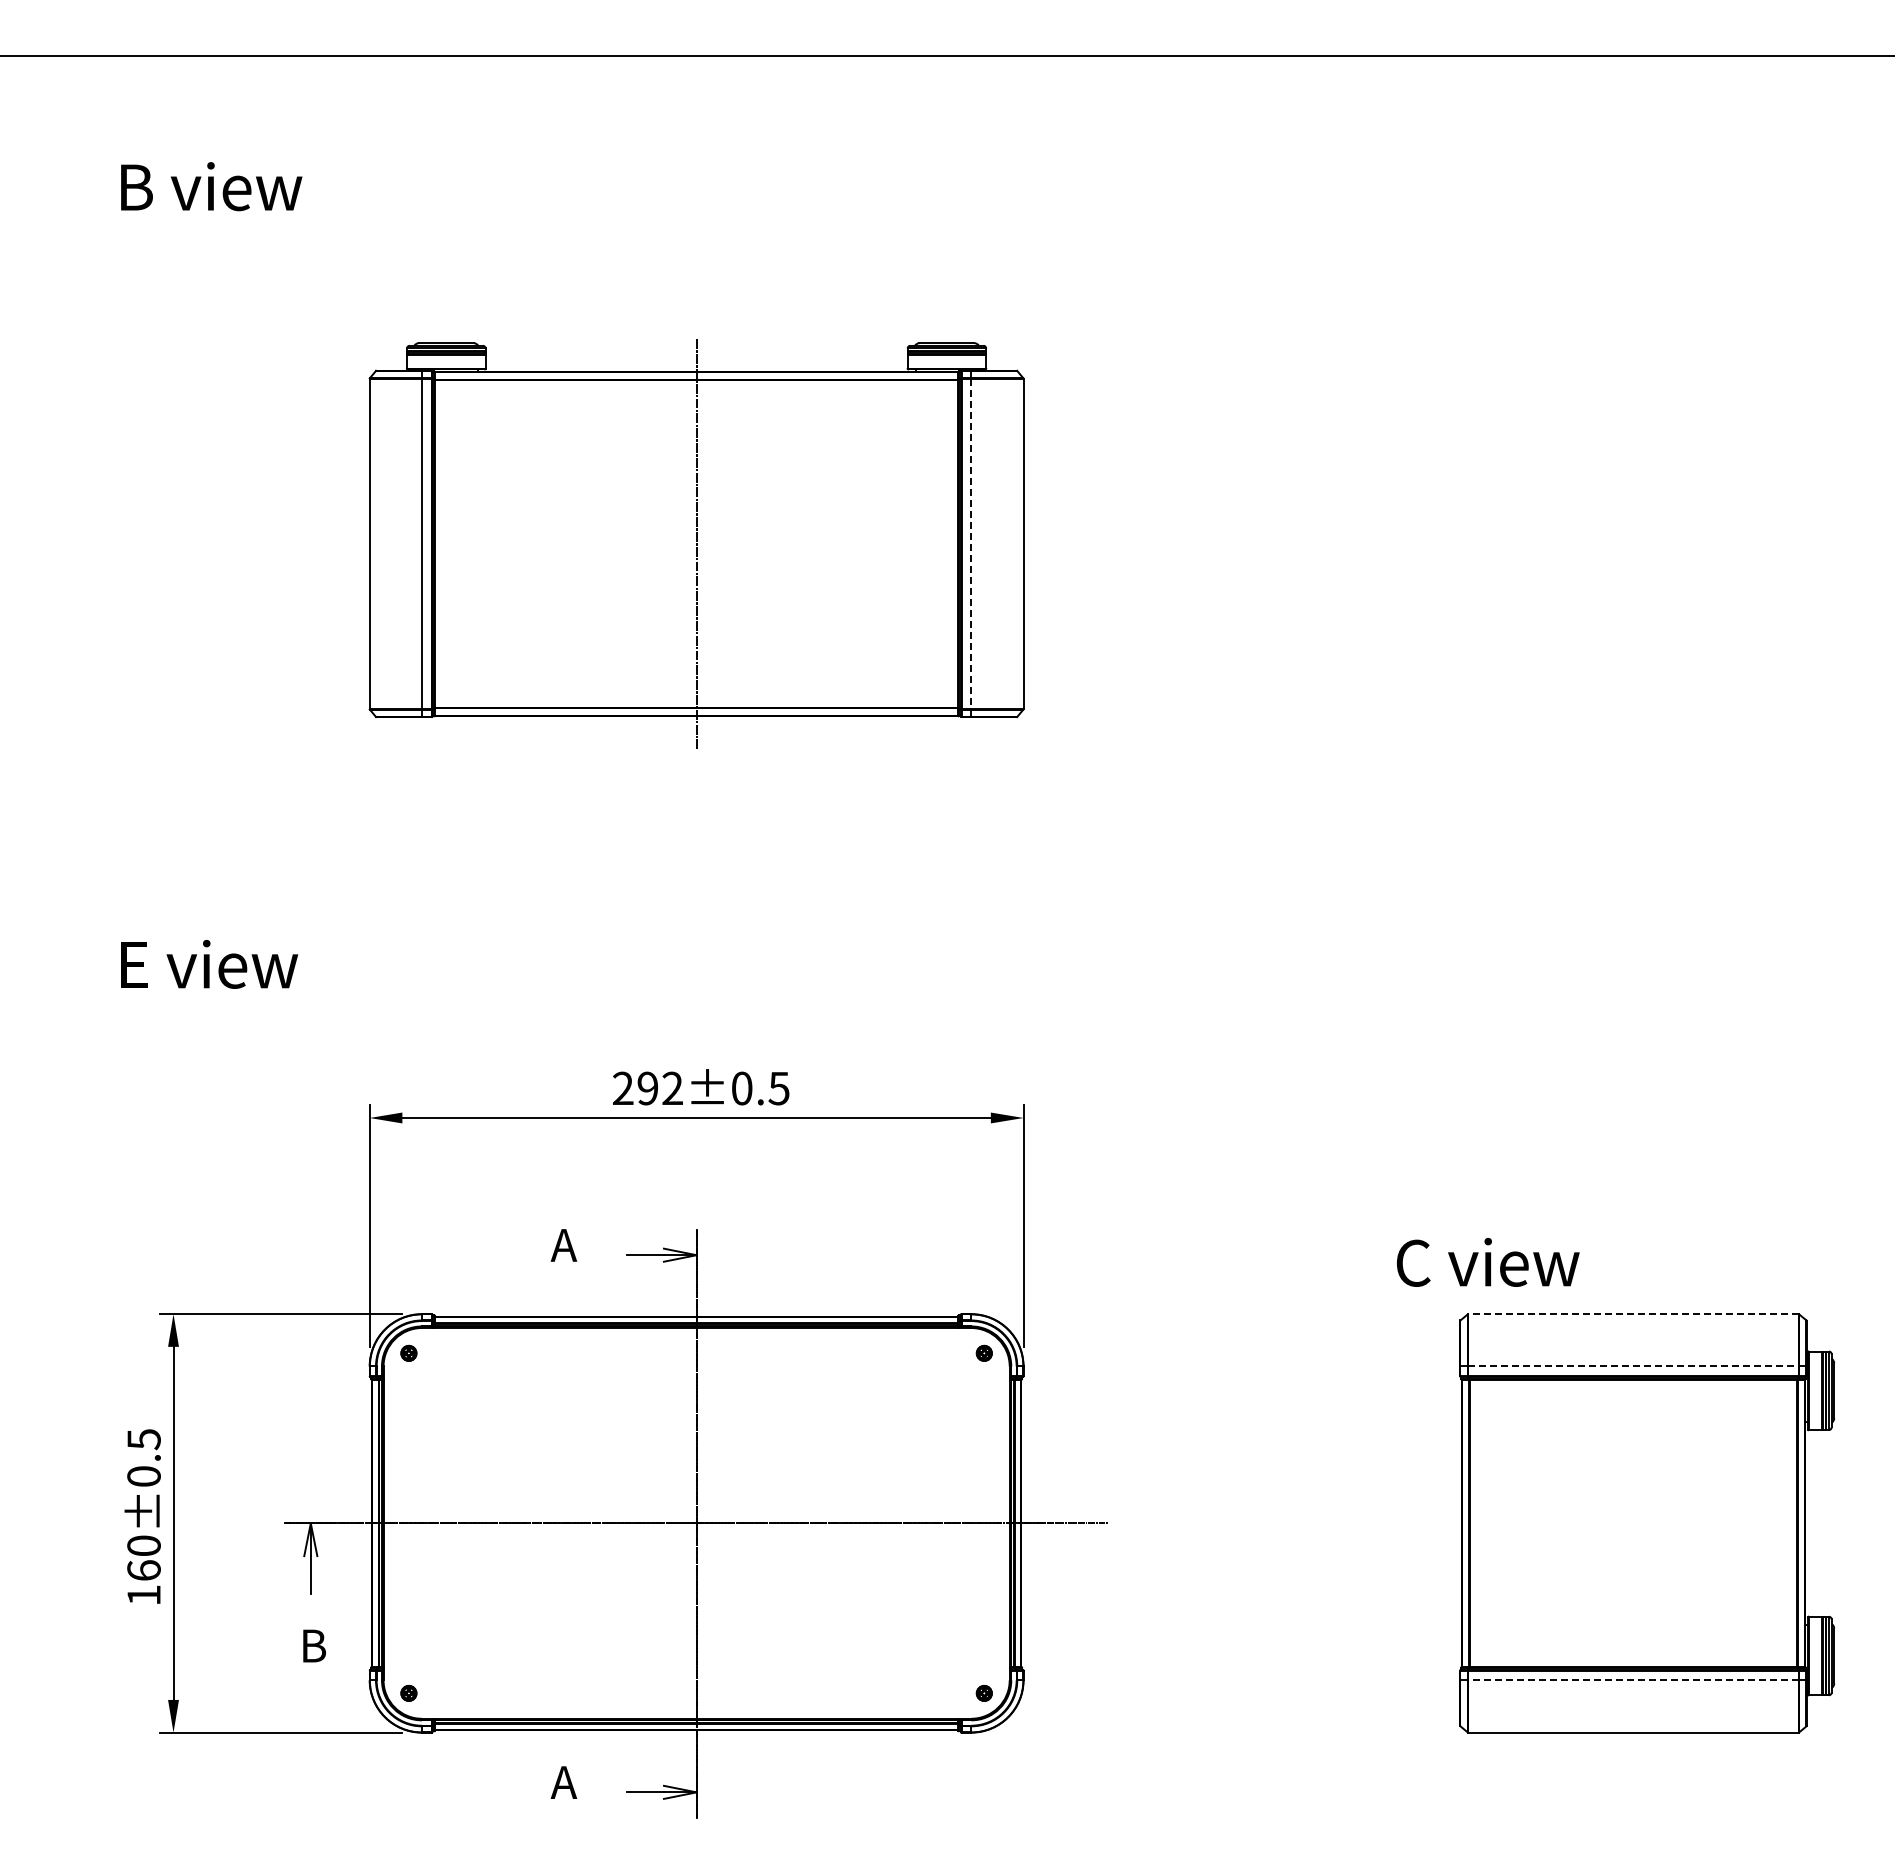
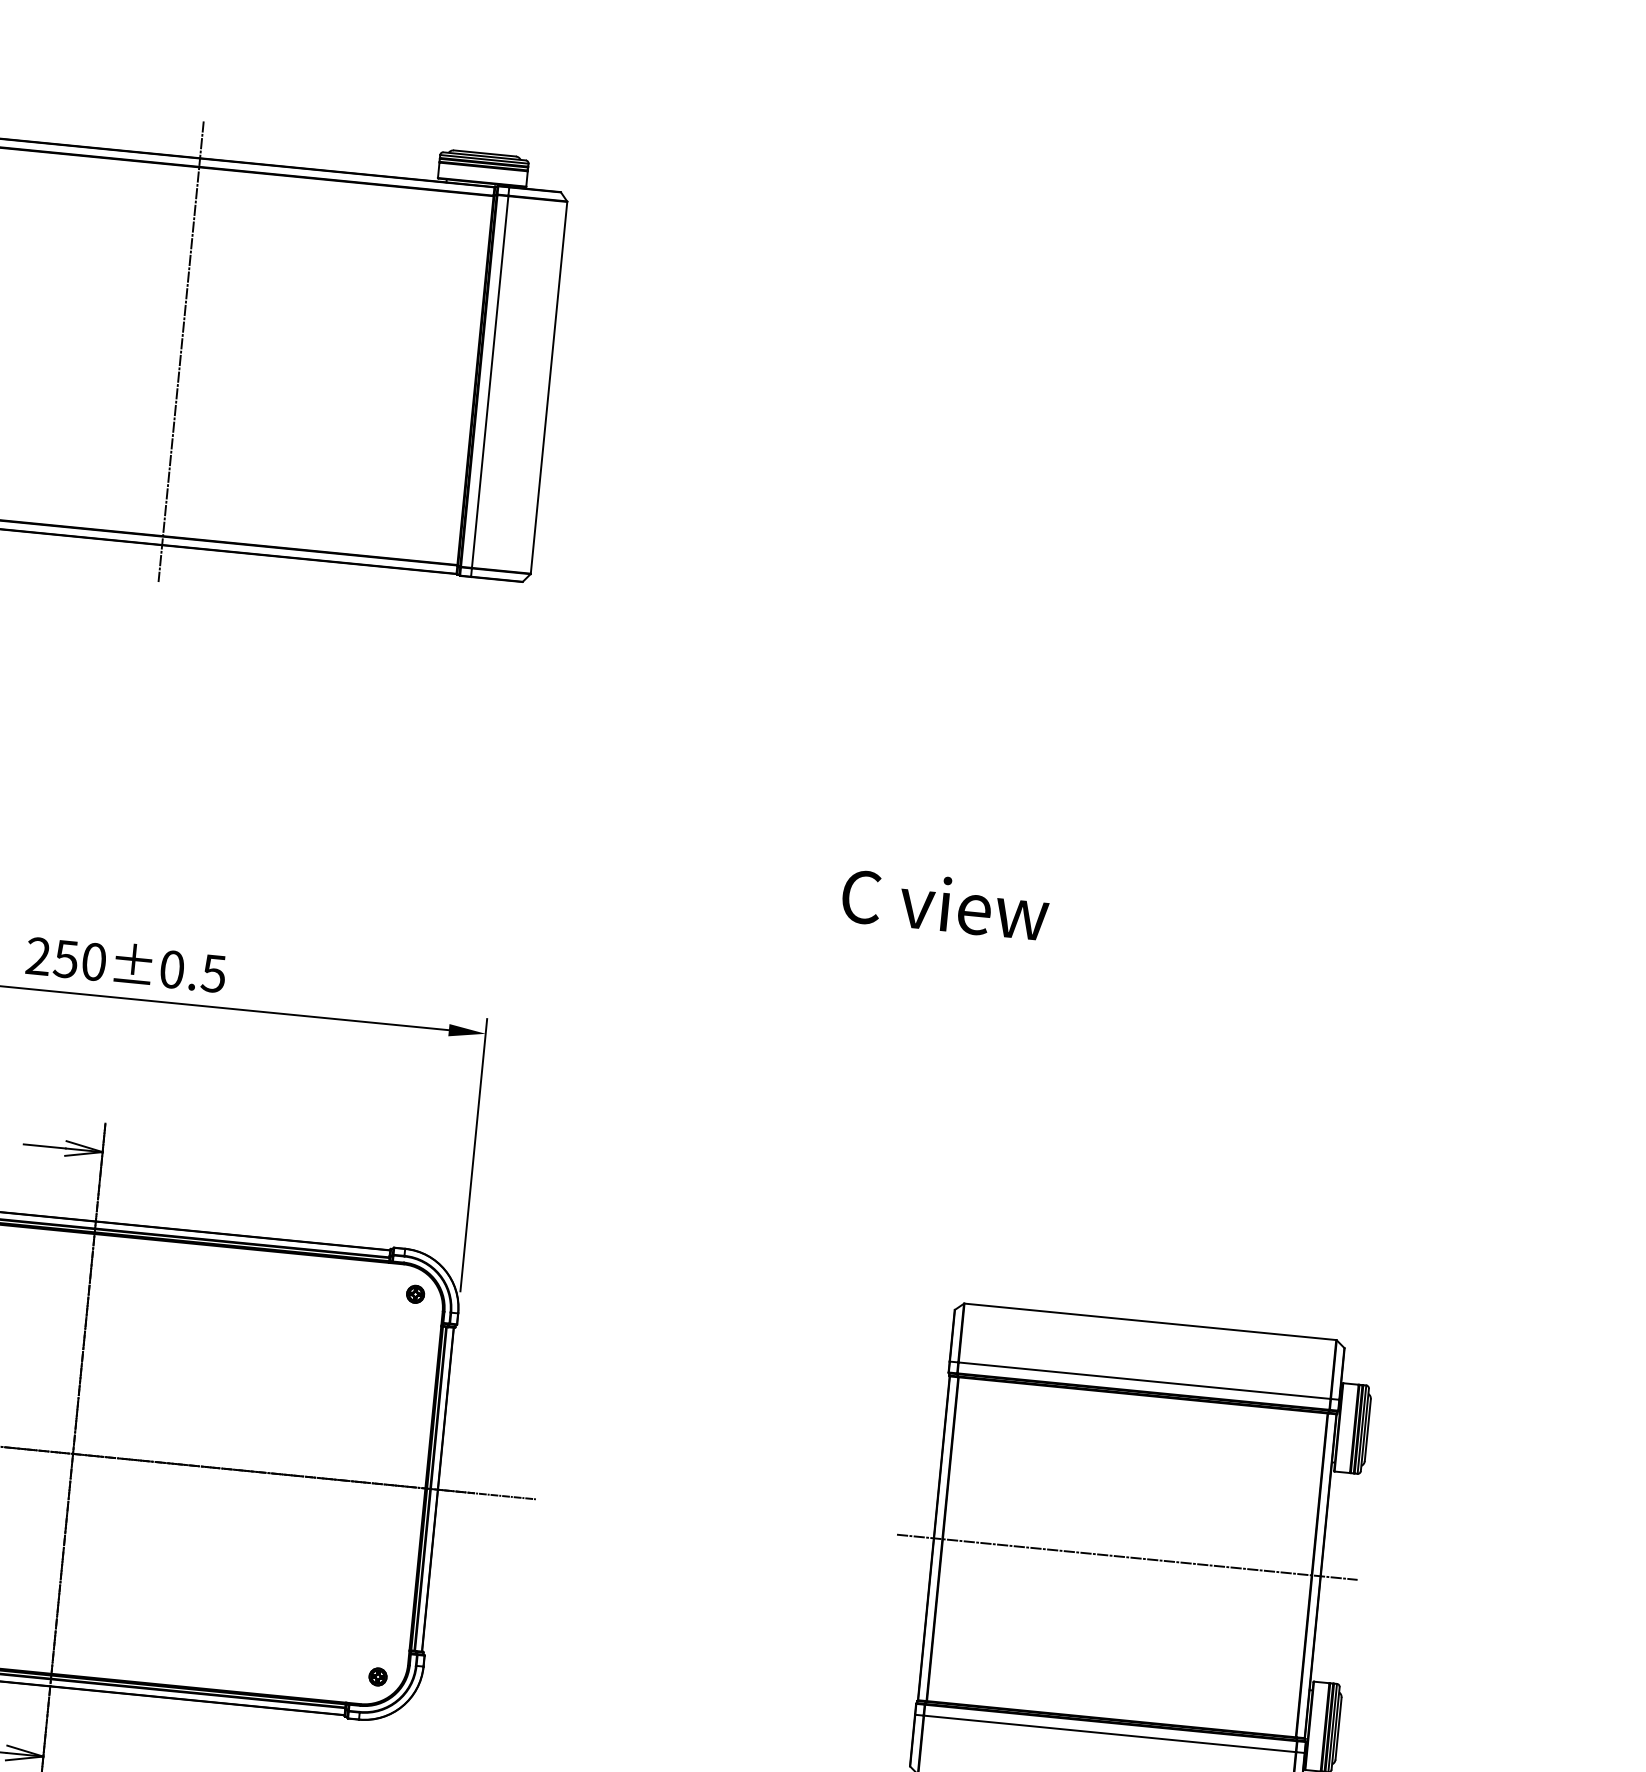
line: (971, 544) -> (490, 382), dashed -> solid
text: (659, 1088) -> (79, 960), 292±0.5 -> 250±0.5
text: (1488, 1261) -> (946, 903), moved
line: (1632, 1314) -> (1149, 1322), dashed -> solid
line: (1633, 1366) -> (1144, 1380), dashed -> solid
line: (1633, 1523) -> (1127, 1557), added
line: (1632, 1680) -> (1108, 1733), dashed -> solid

